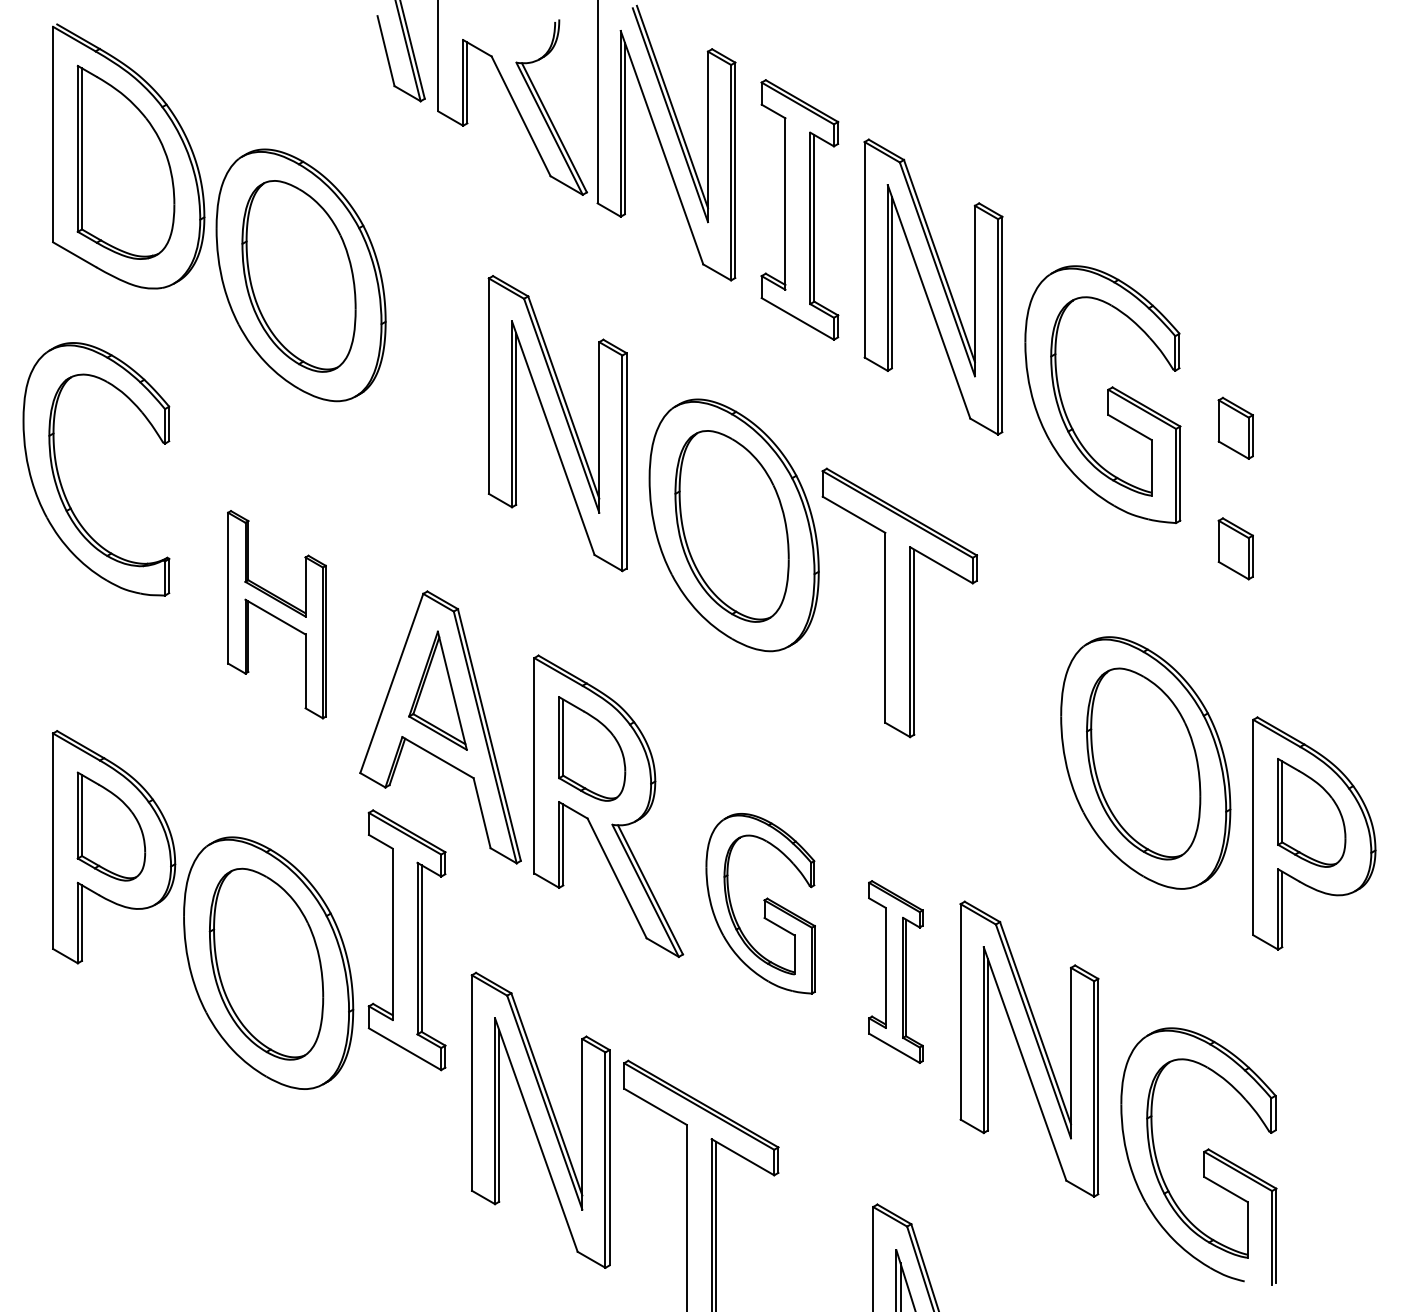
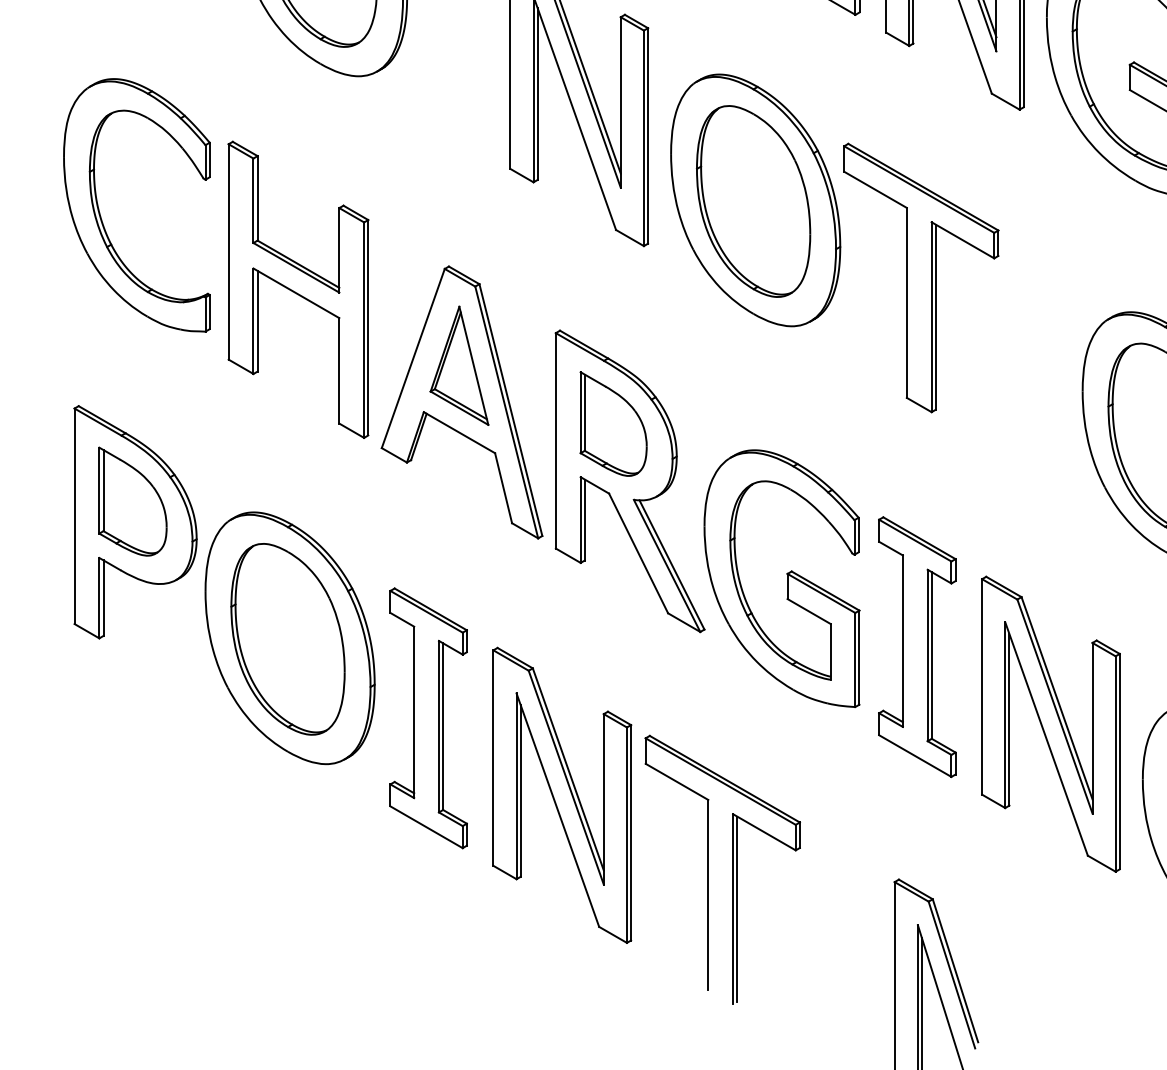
part: (60, 478) -> (100, 214), moved
part: (276, 614) -> (297, 289), size x1.43
part: (760, 903) -> (781, 578), size x1.43
part: (406, 940) -> (427, 718), moved
part: (895, 971) -> (916, 646), size x1.43

